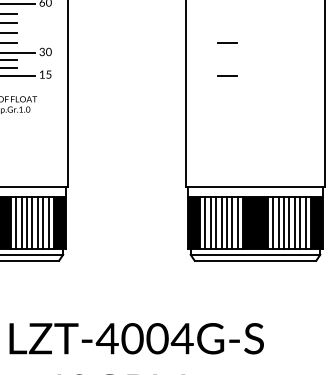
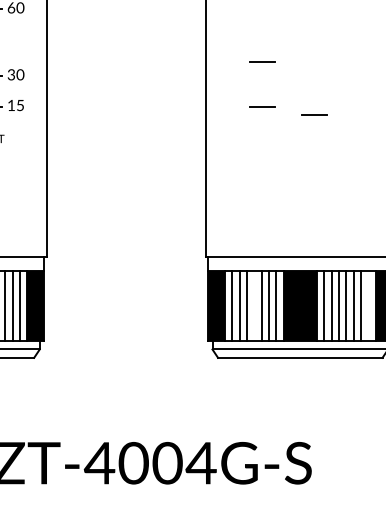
line: (265, 81) -> (313, 114), added
line: (221, 222) -> (254, 305), removed
line: (305, 222) -> (368, 305), removed

